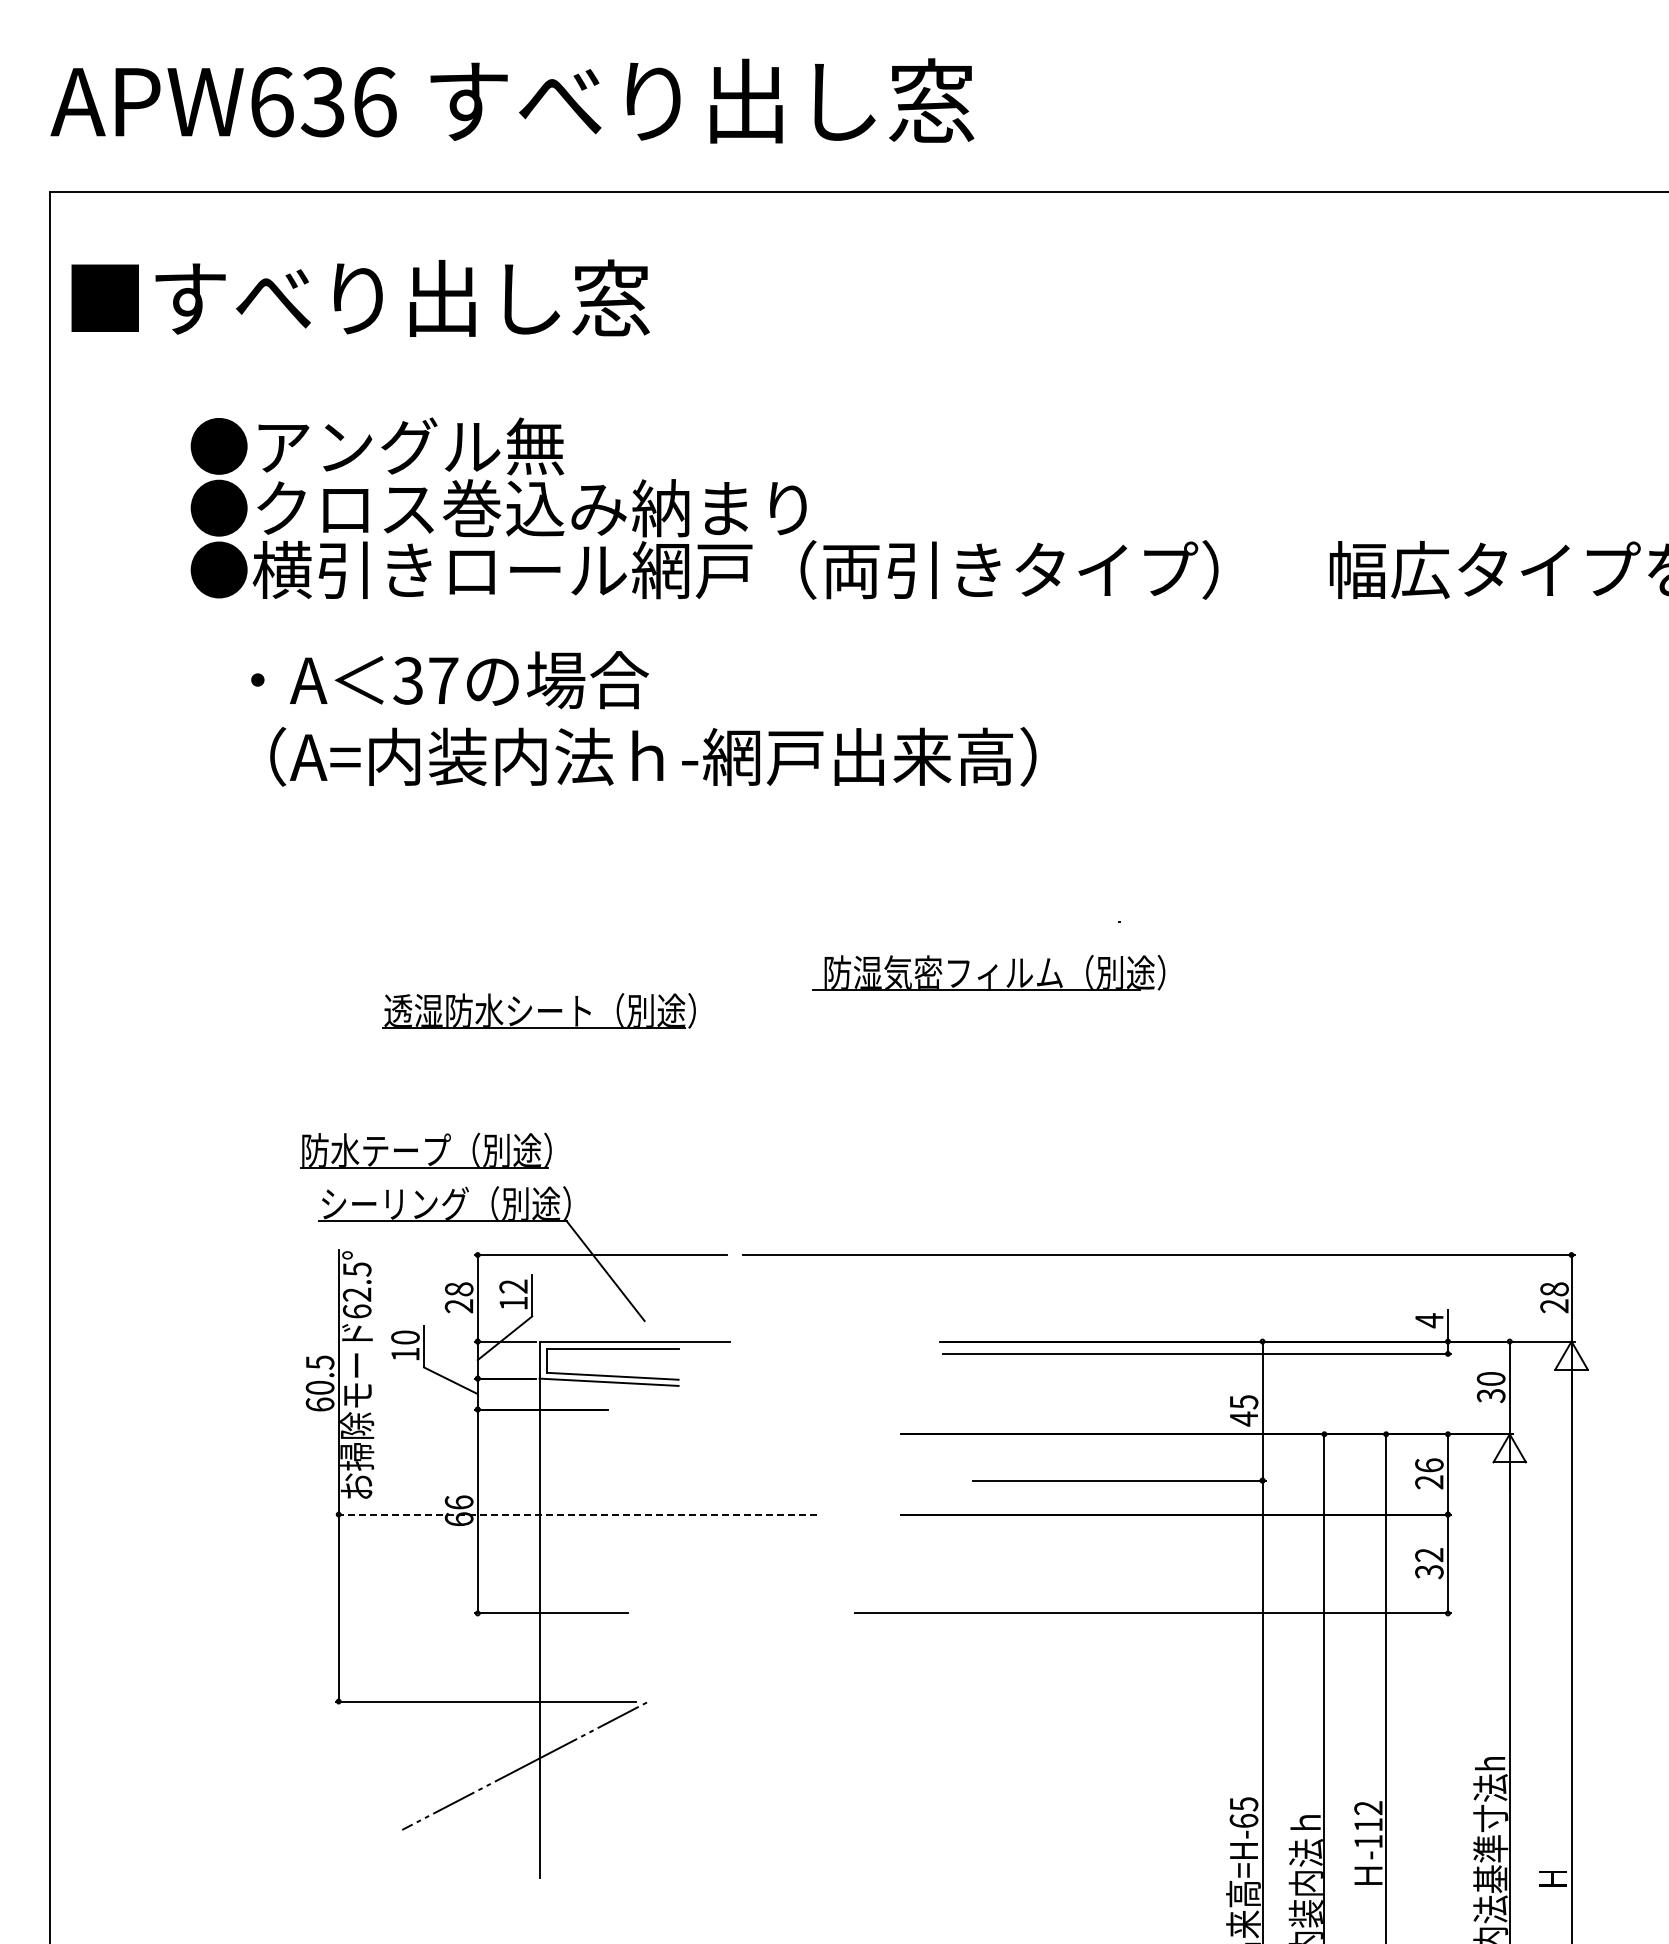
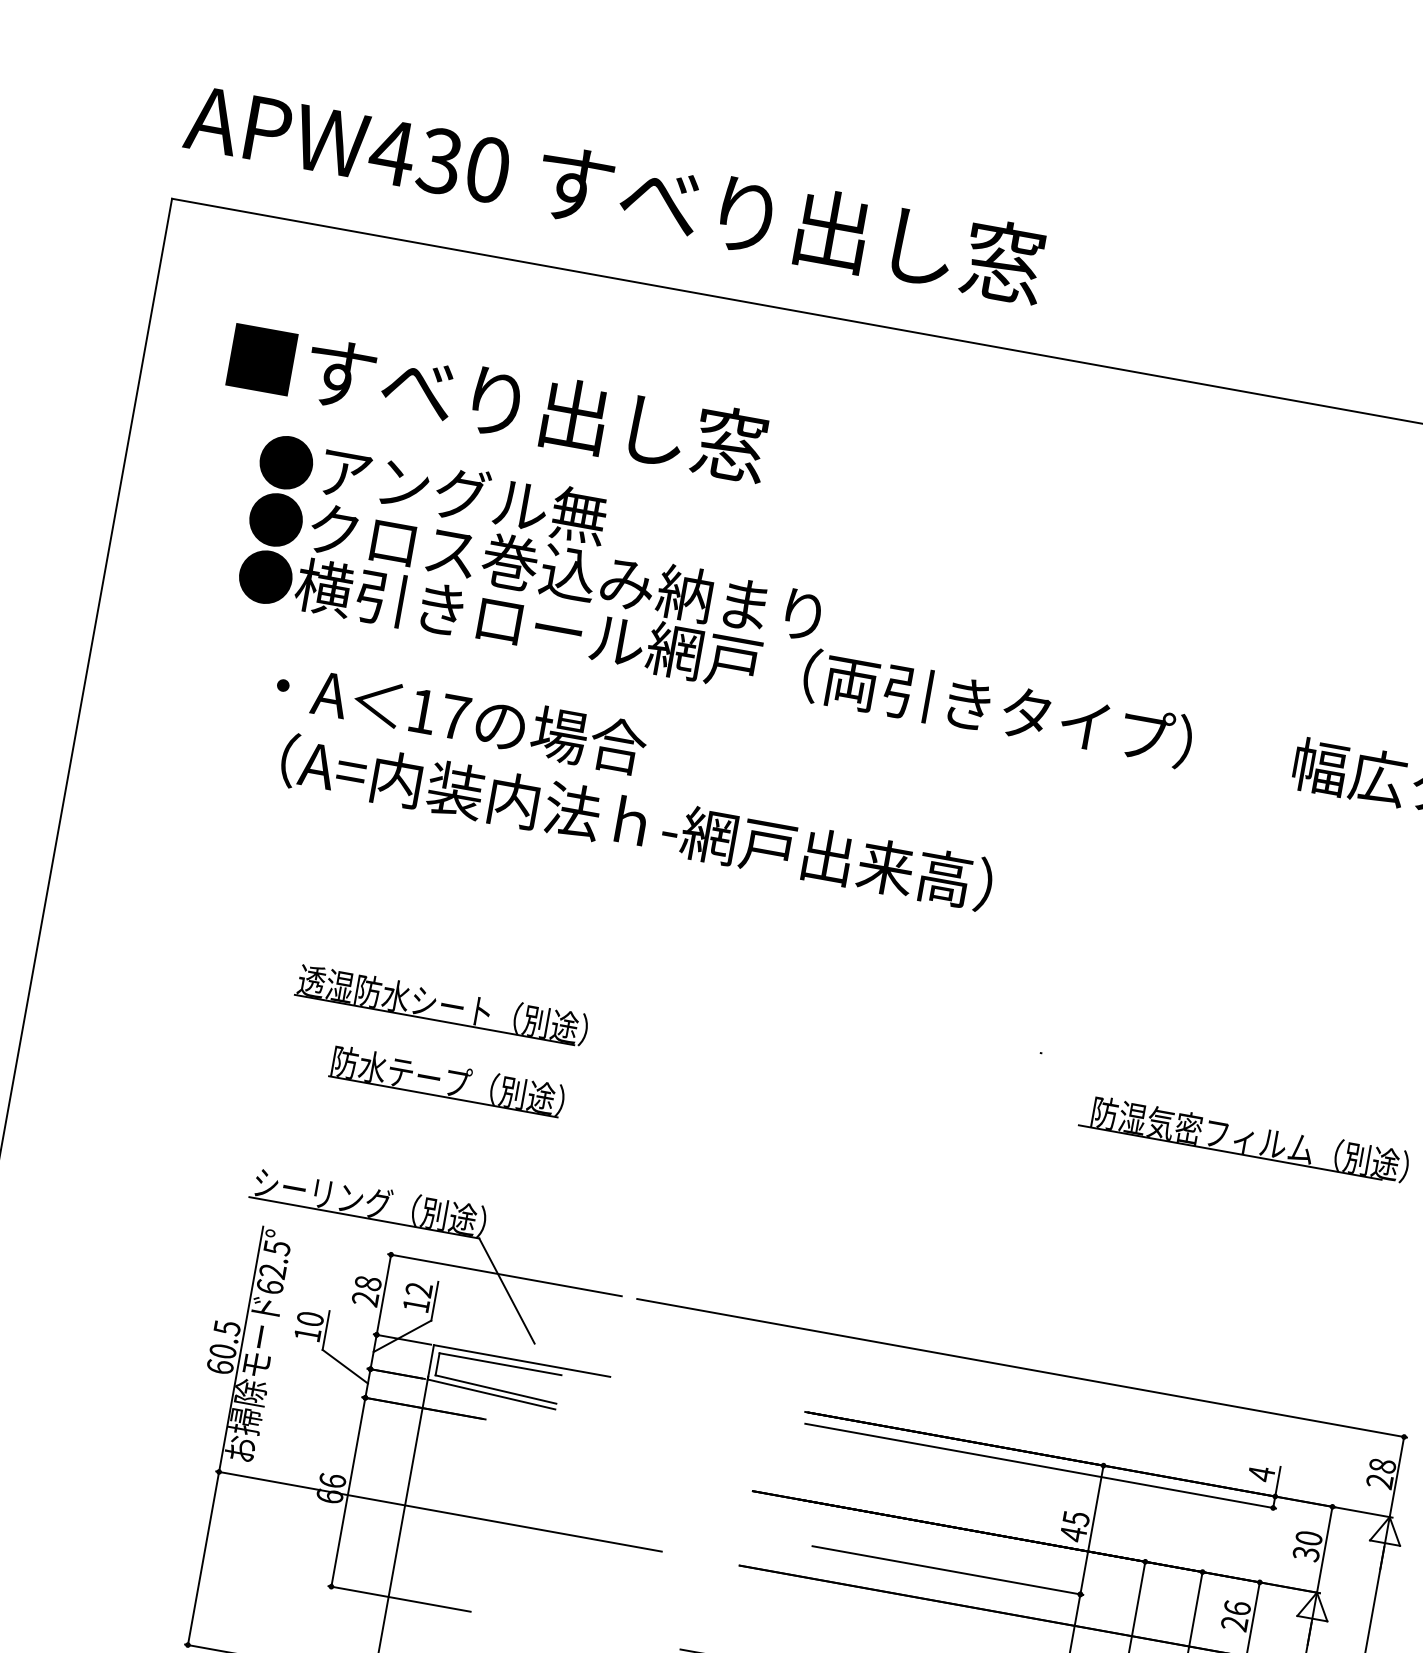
text: (322, 102) -> (439, 161), APW636 -> APW430
text: (360, 297) -> (498, 401), moved
text: (407, 680) -> (421, 710), 37 -> 17
part: (988, 972) -> (1244, 1138), moved
part: (538, 1010) -> (441, 1004), moved
part: (417, 1150) -> (439, 1079), moved
line: (576, 1514) -> (439, 1511), dashed -> solid

